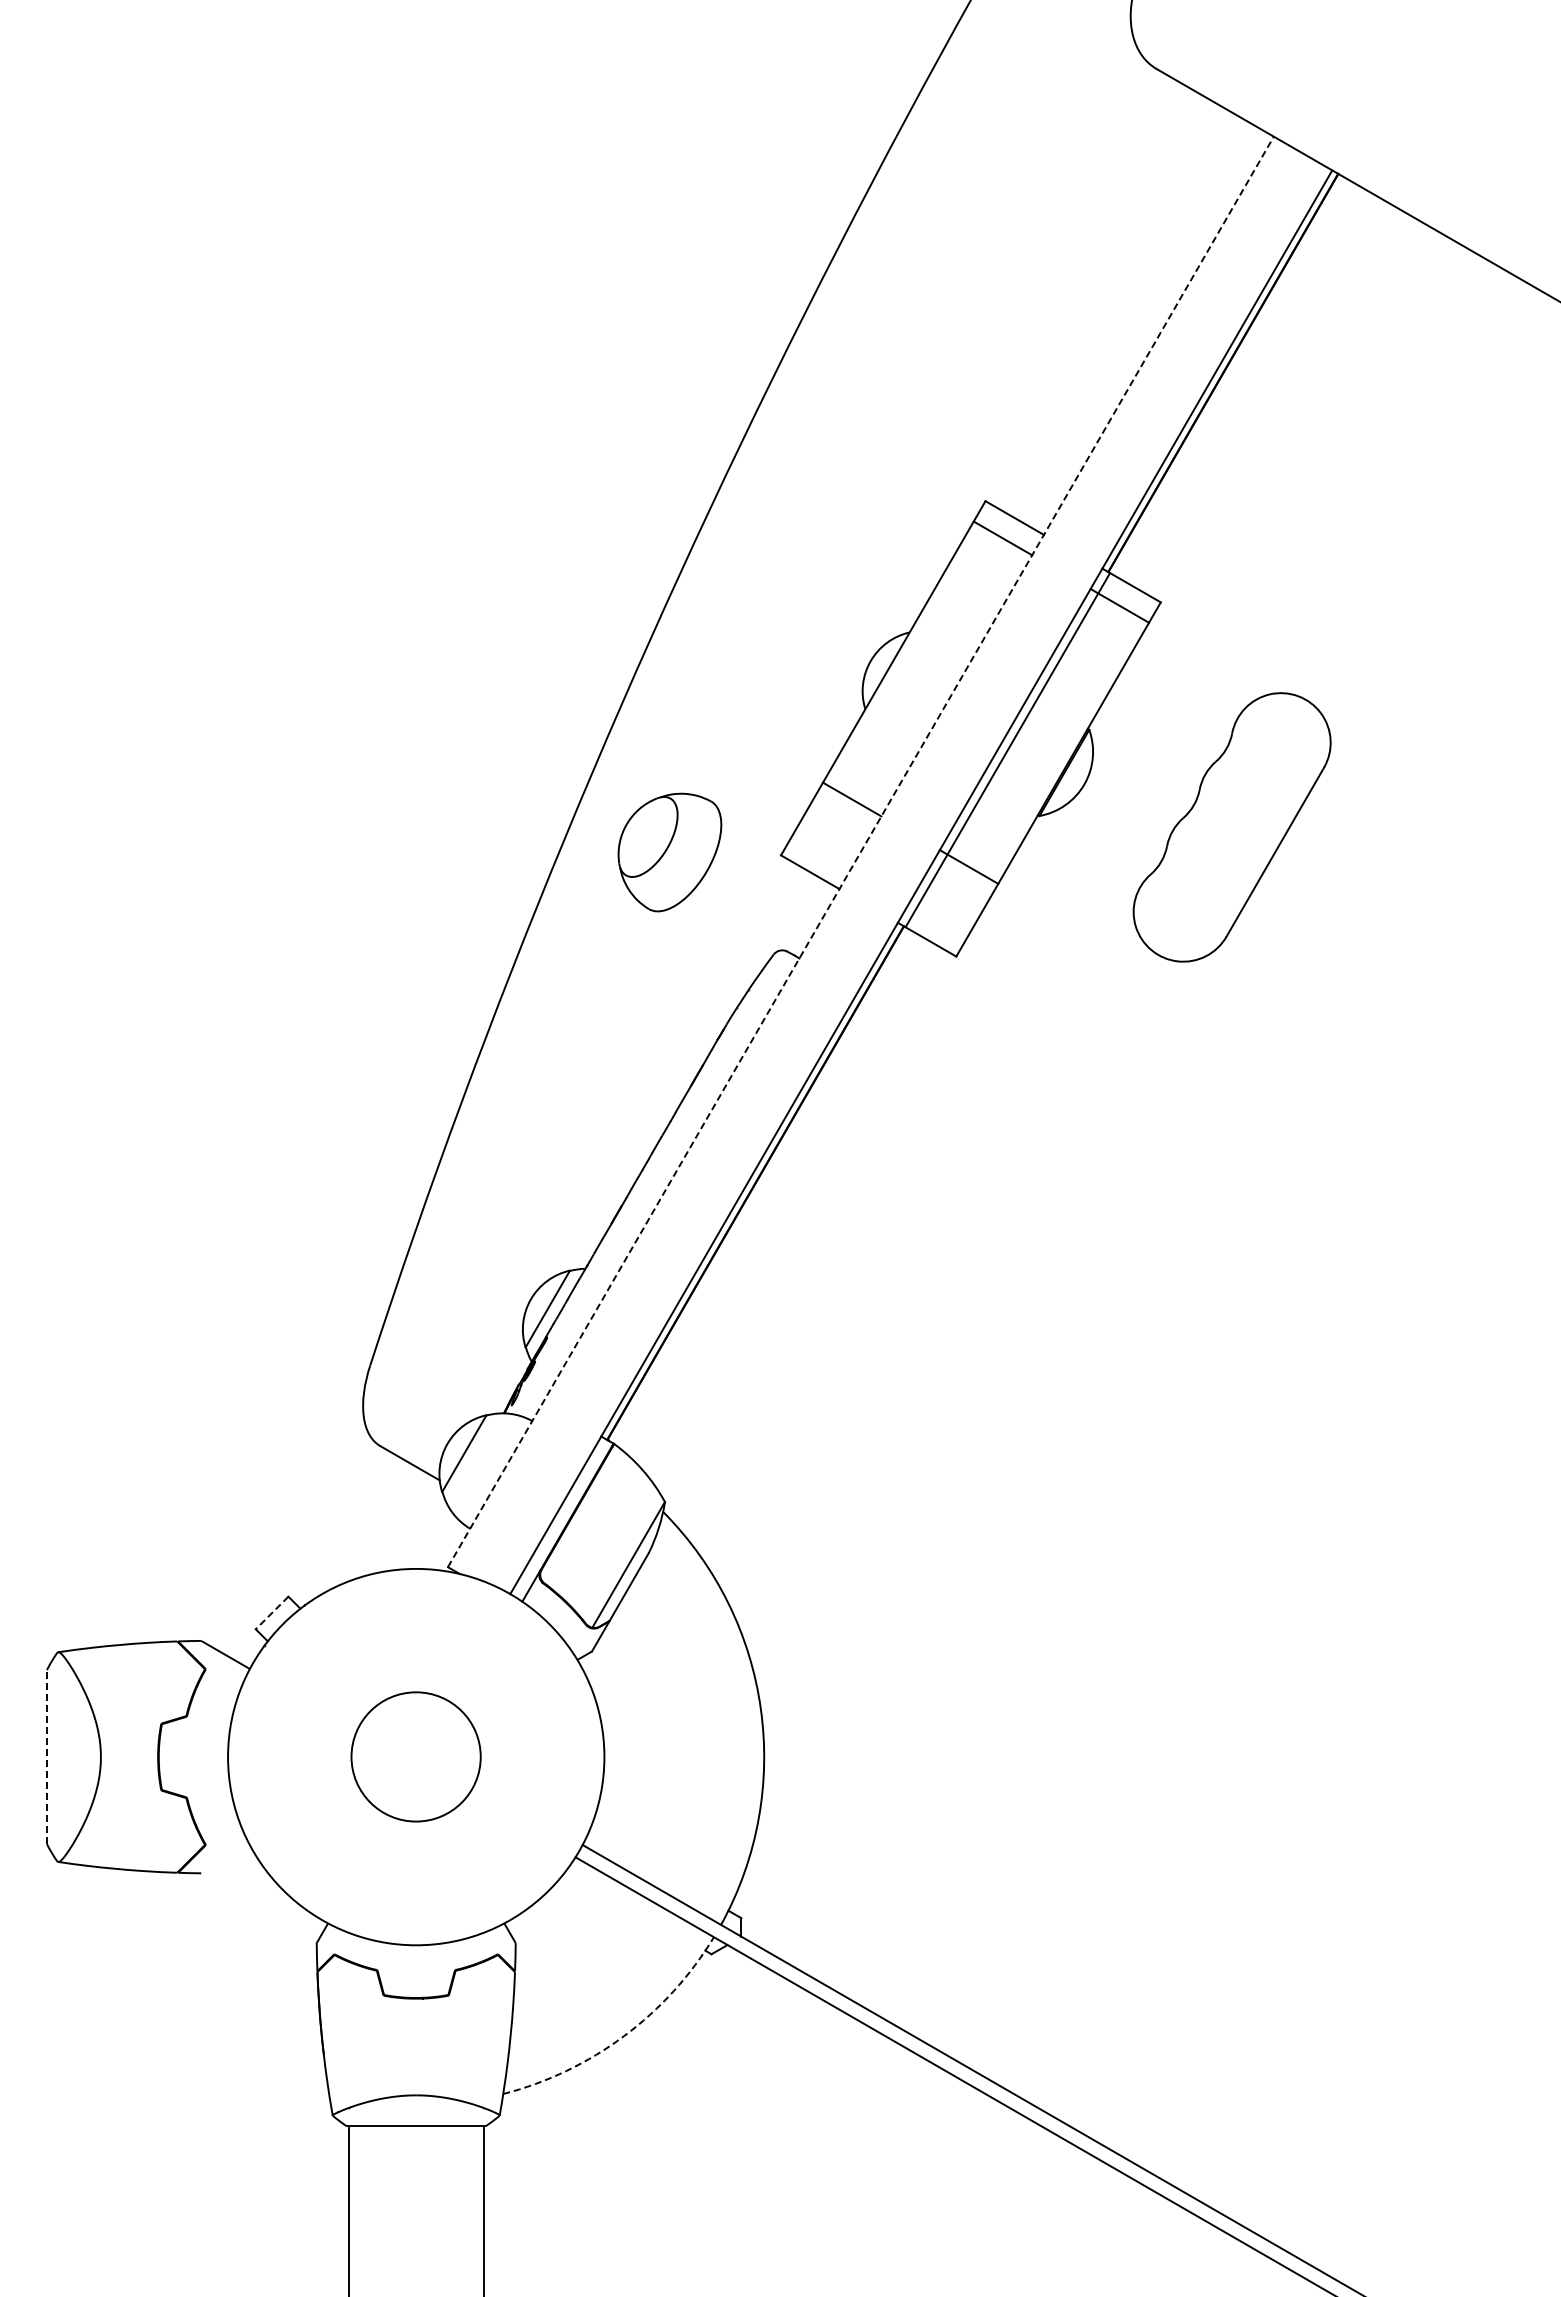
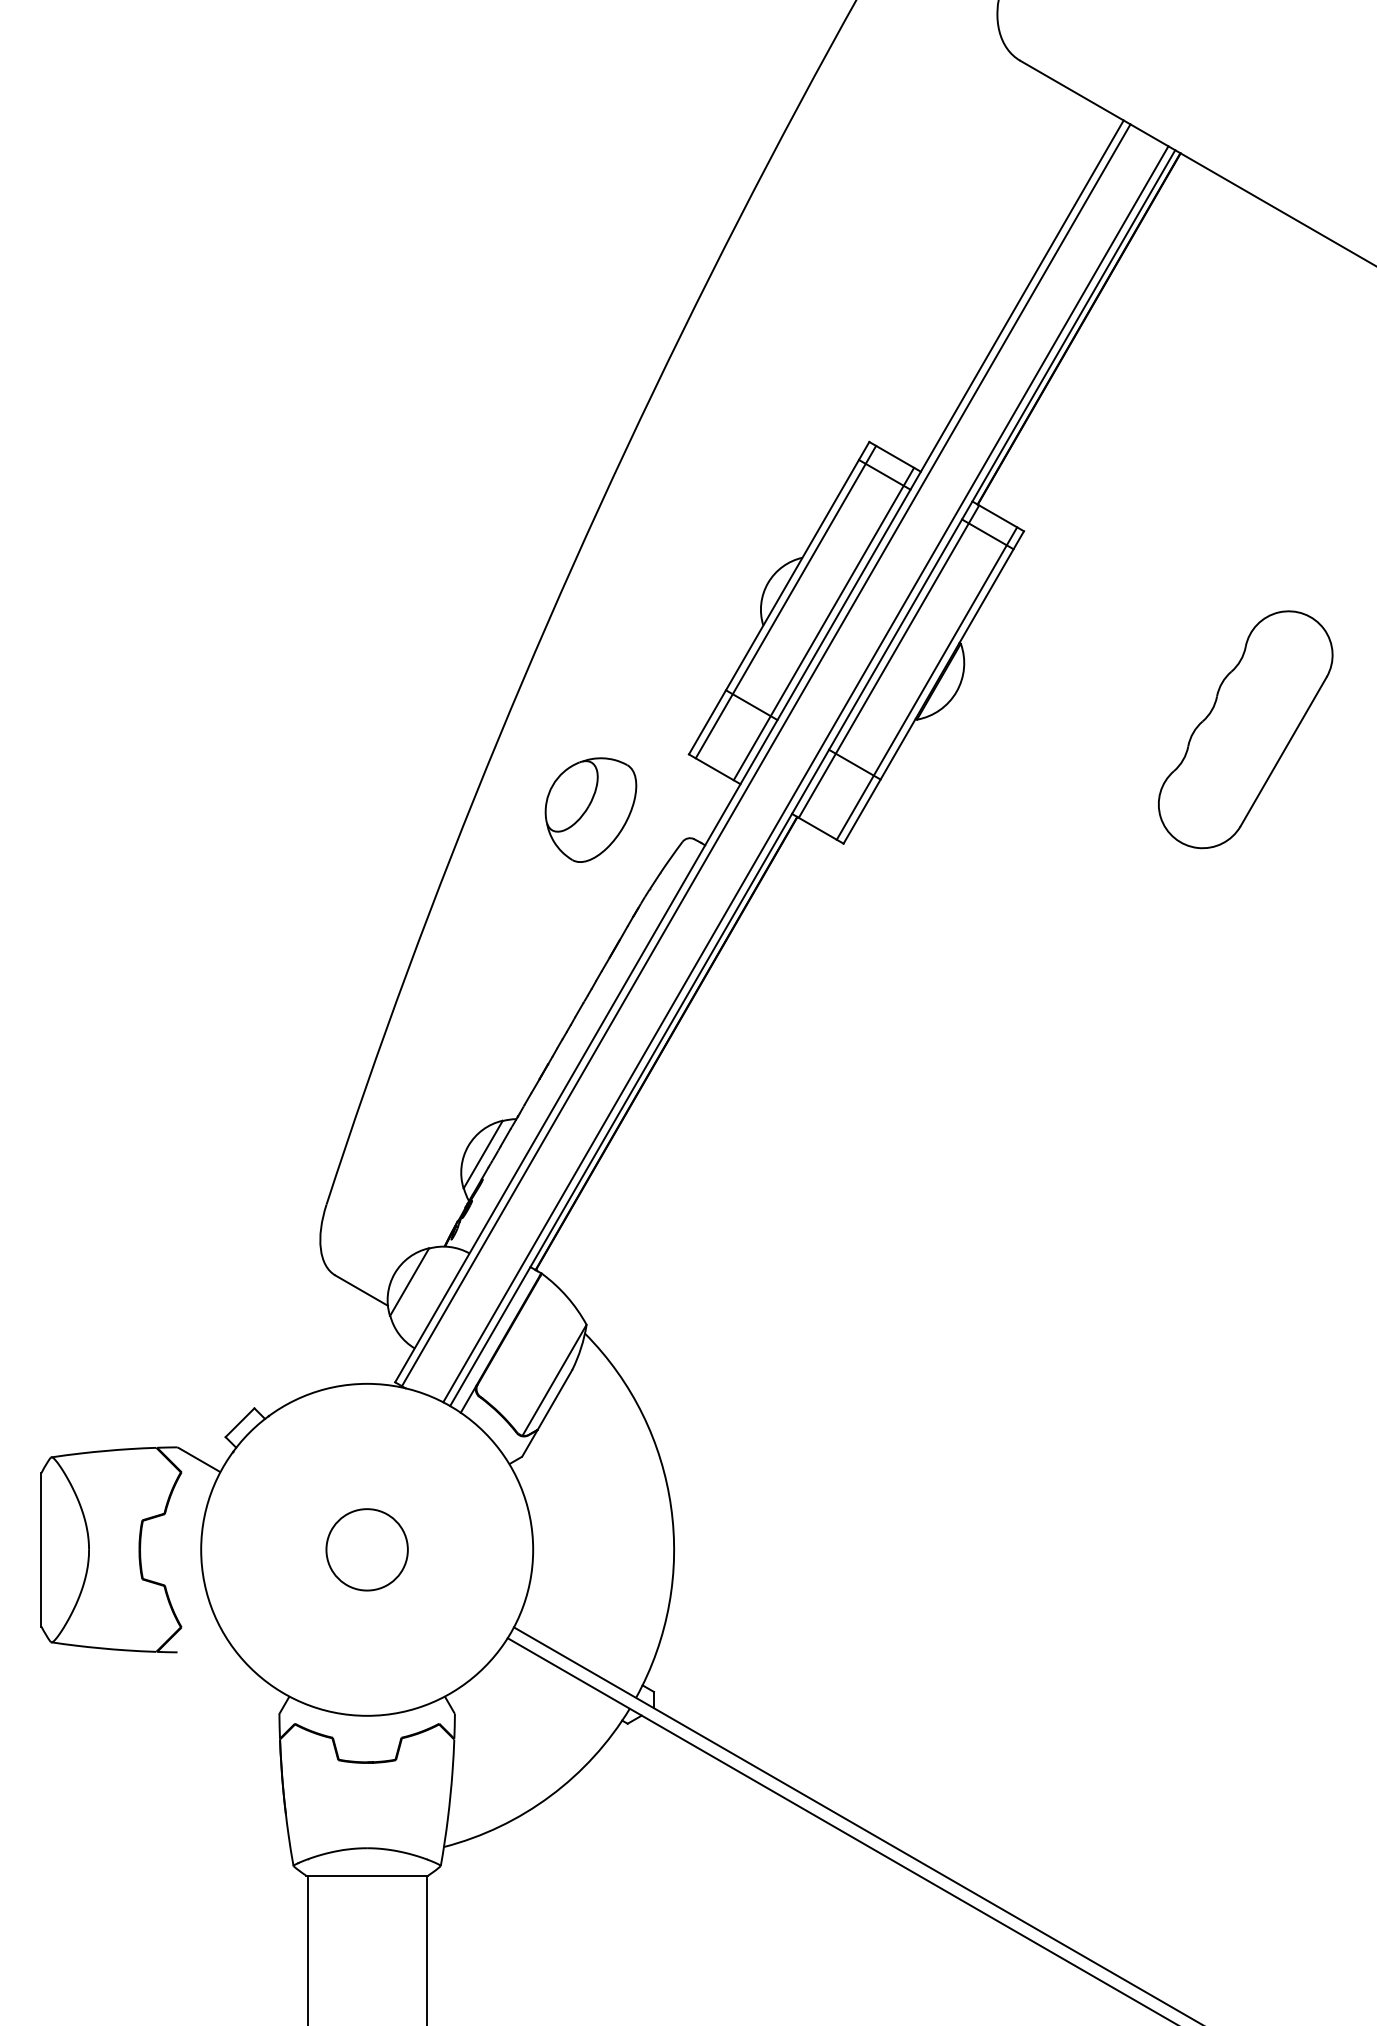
line: (890, 682) -> (785, 601), added
line: (933, 707) -> (823, 623), added
line: (1050, 774) -> (926, 683), added
part: (1231, 827) -> (1245, 729), moved
line: (860, 851) -> (759, 751), dashed -> solid
part: (669, 852) -> (590, 810), moved
line: (868, 856) -> (766, 755), added
line: (913, 877) -> (805, 773), added
line: (271, 1613) -> (239, 1423), dashed -> solid
line: (46, 1757) -> (41, 1550), dashed -> solid
circle: (416, 1757) -> (367, 1550), size x0.71
arc: (623, 2036) -> (550, 1796), dashed -> solid

